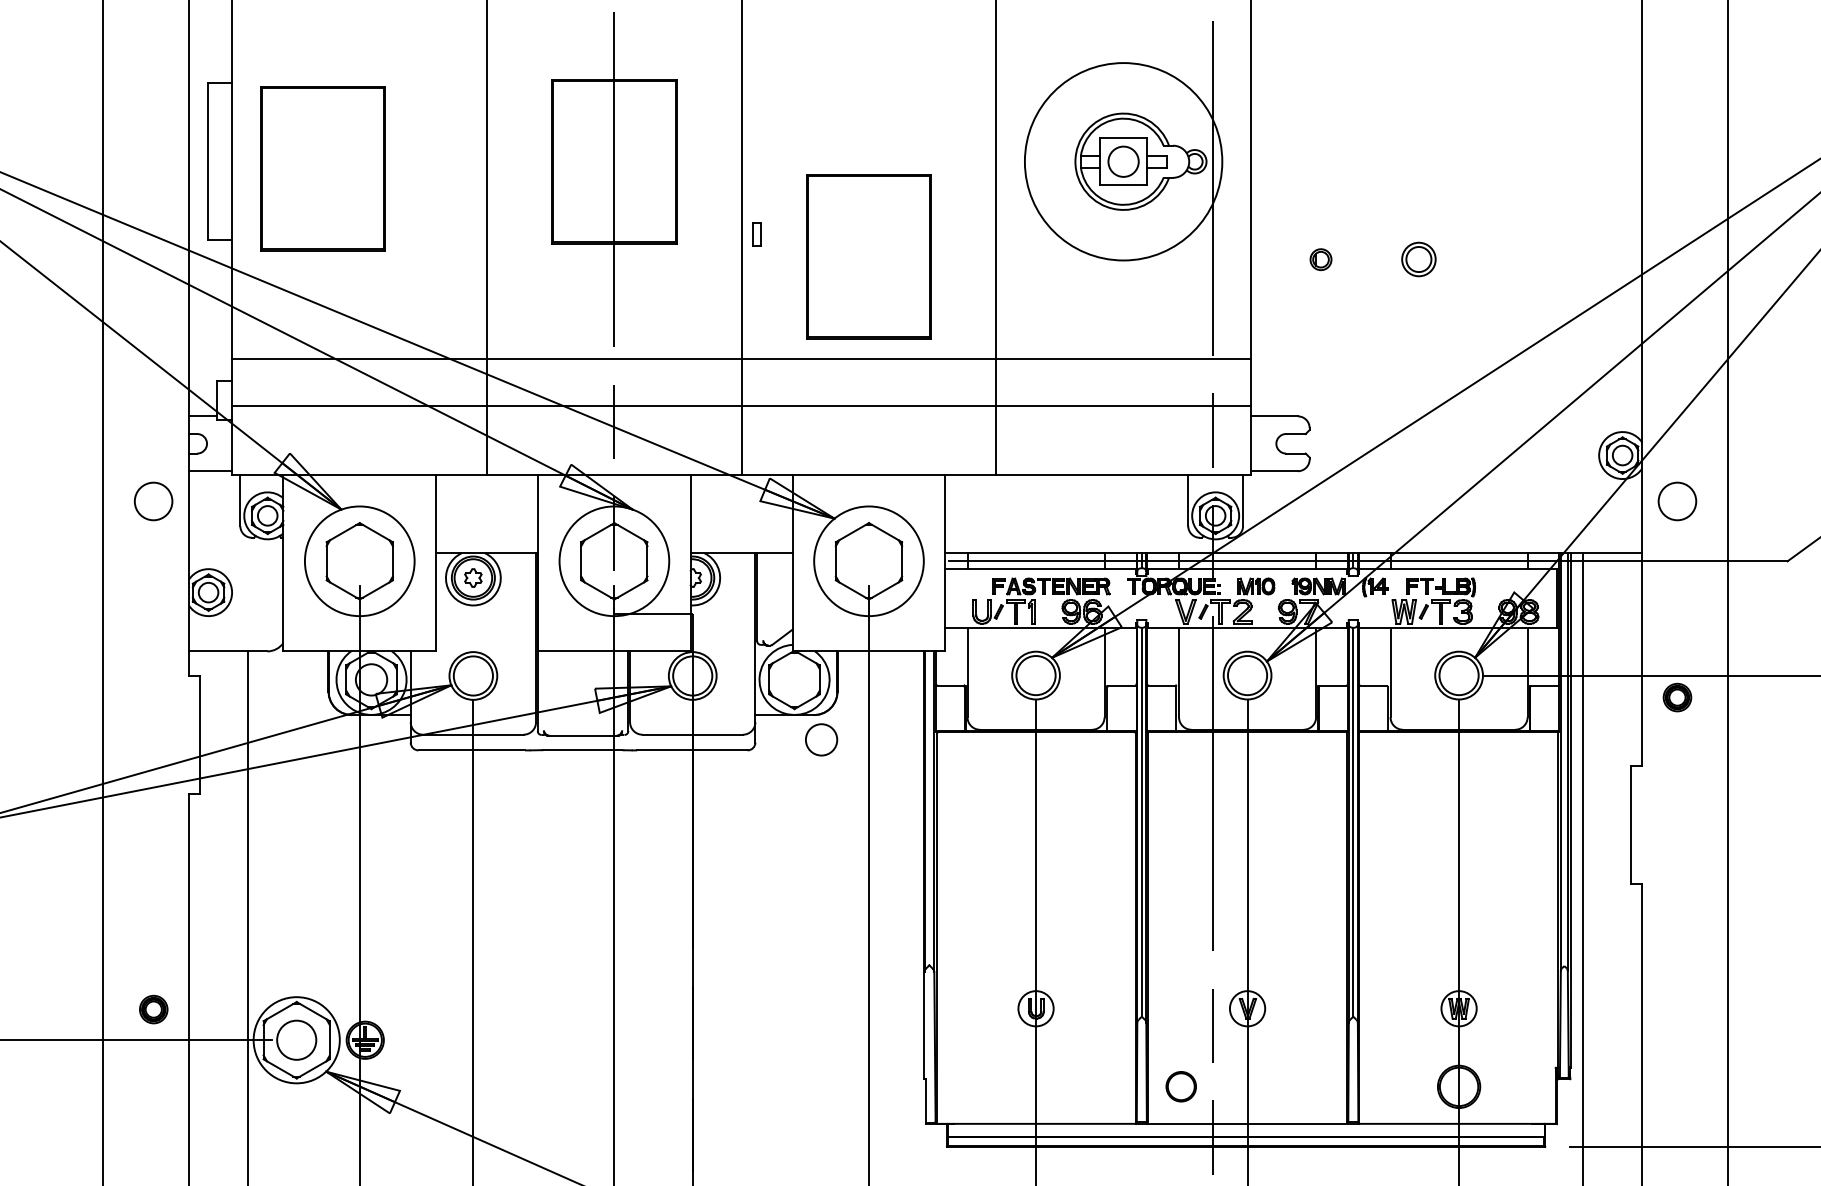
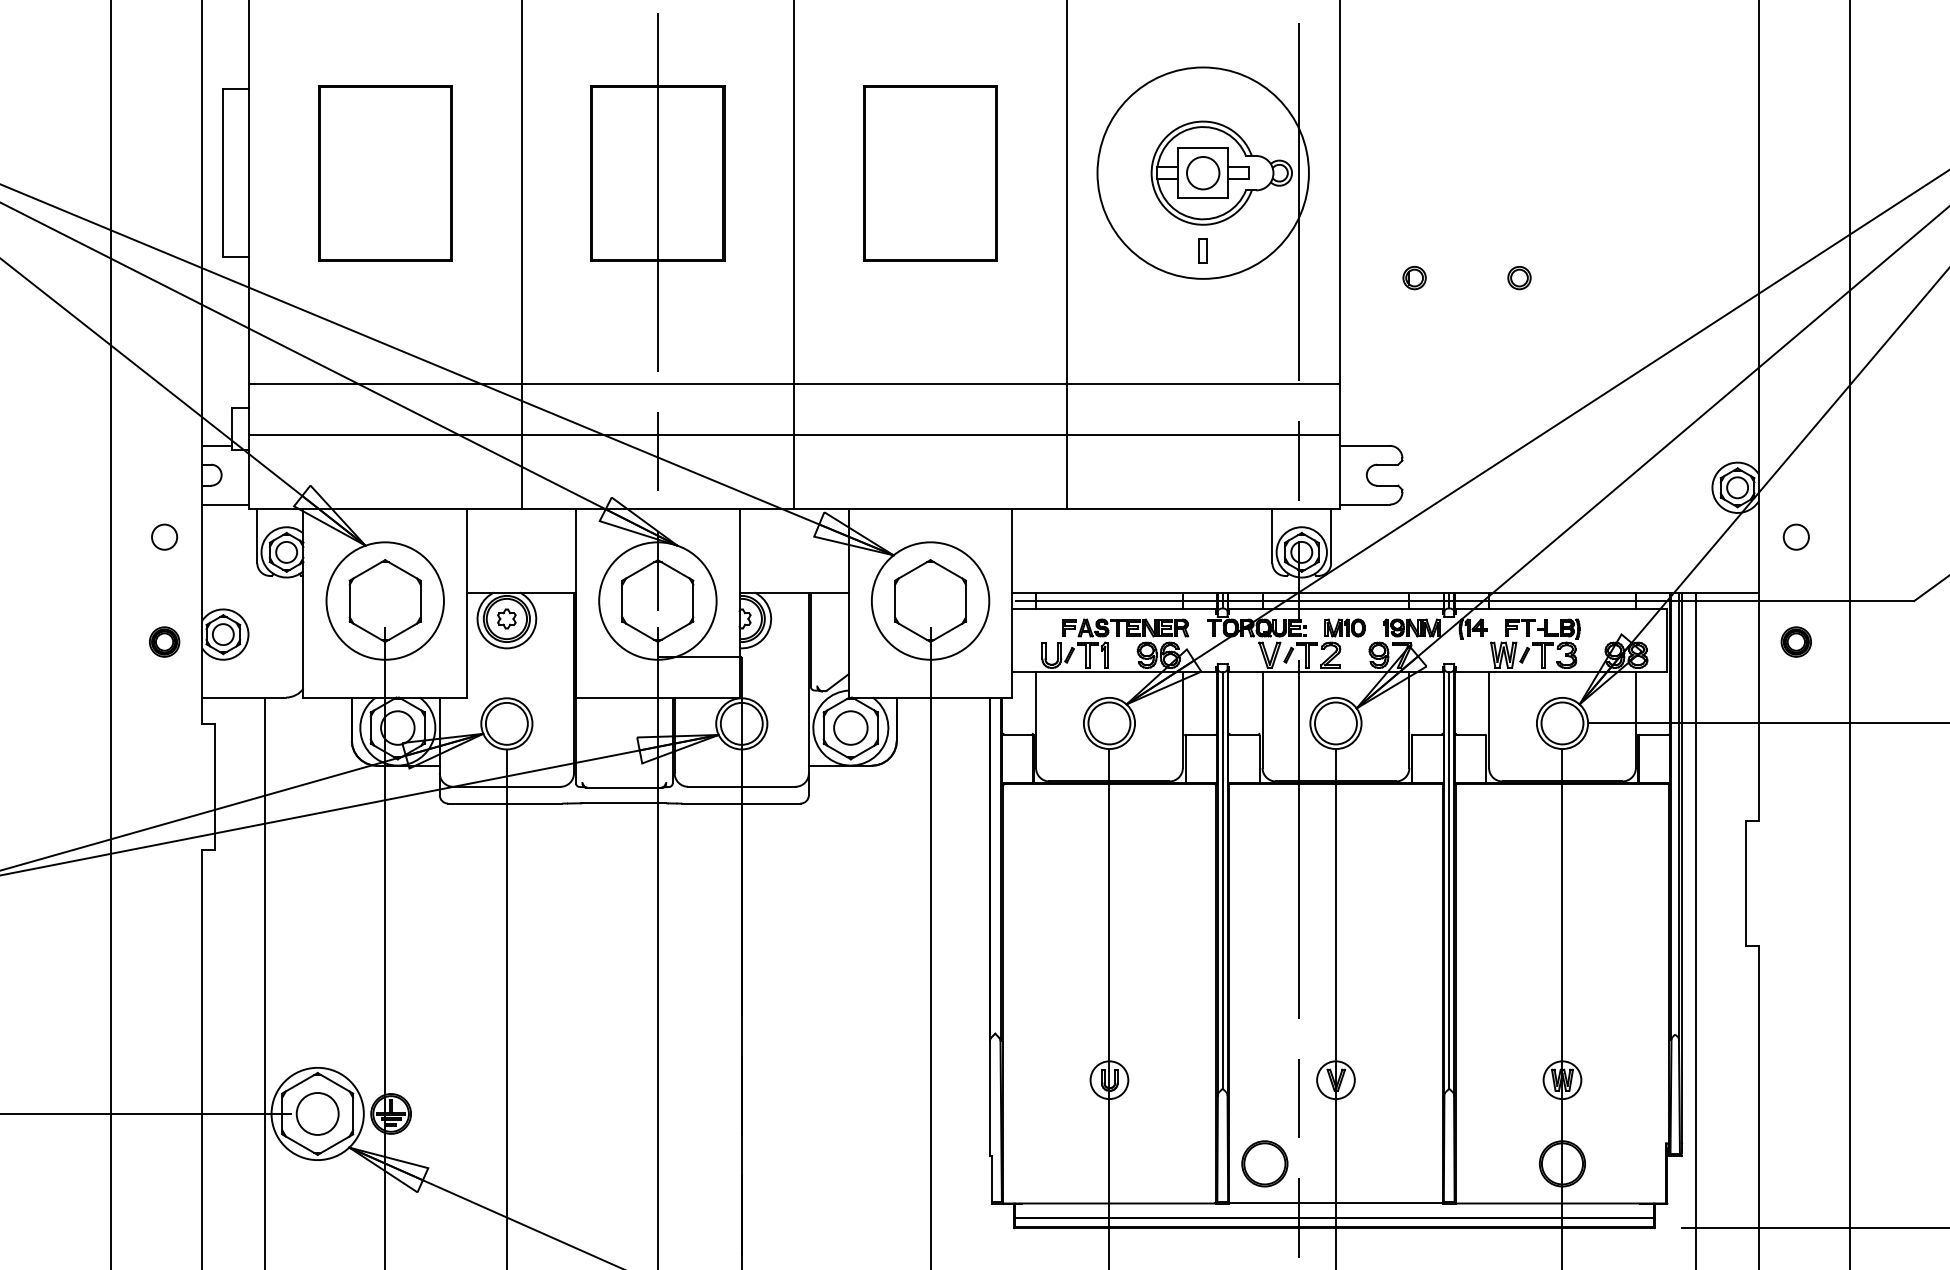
part: (322, 168) -> (384, 172), moved
part: (756, 234) -> (1203, 251), moved
part: (868, 256) -> (930, 172), moved
part: (1418, 259) -> (1519, 277), size x0.62
circle: (153, 501) -> (164, 537), size x0.62
circle: (1677, 501) -> (1796, 537), size x0.62
part: (1677, 697) -> (1796, 641), moved
circle: (821, 739) -> (850, 727), moved
part: (153, 1009) -> (164, 641), moved
part: (1181, 1086) -> (1265, 1163), size x1.43

